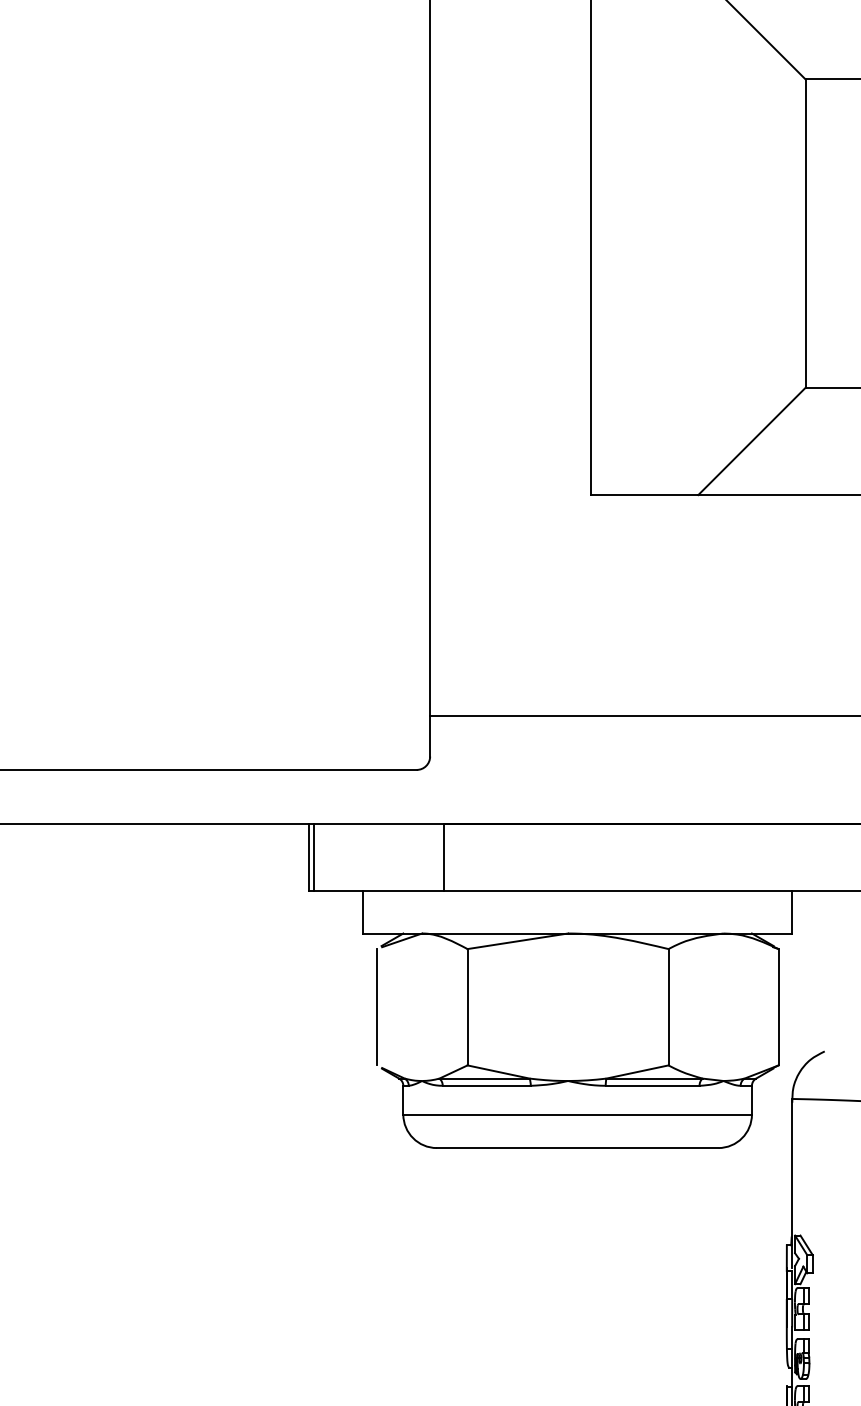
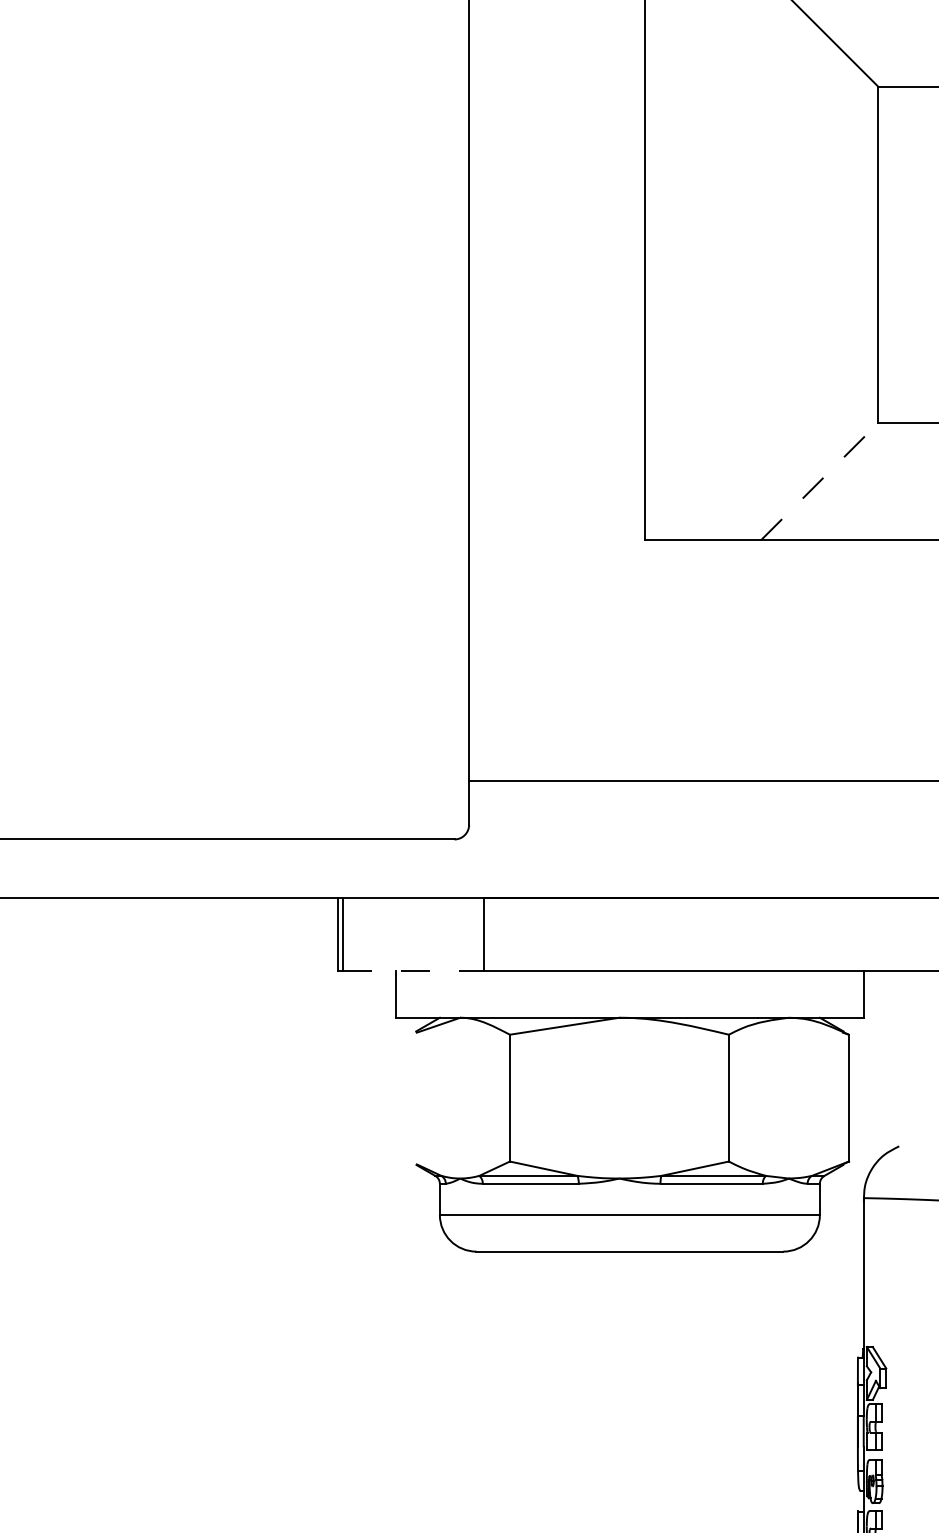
line: (751, 441) -> (819, 481), solid -> dashed
line: (379, 891) -> (413, 971), solid -> dashed
line: (376, 1006) -> (410, 1097), removed

